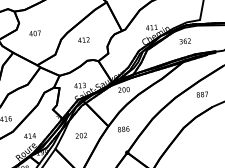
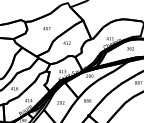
text: (34, 33) -> (46, 28), moved

